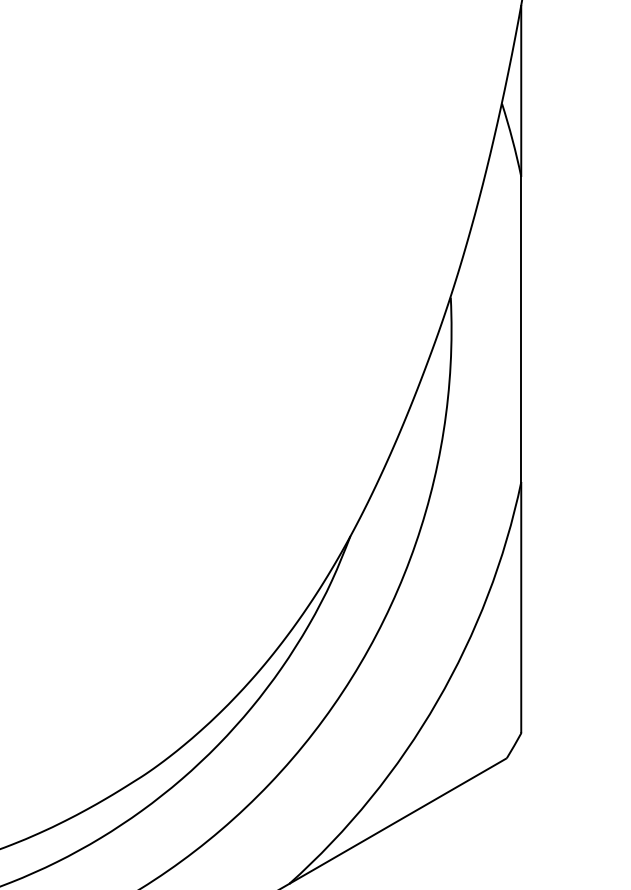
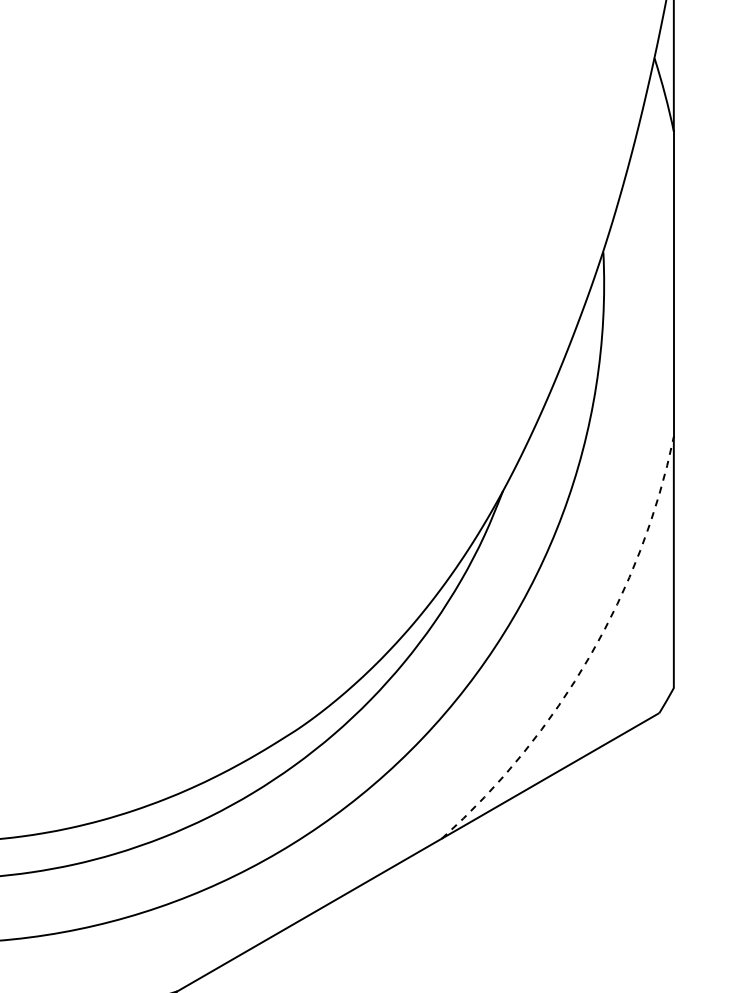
arc: (436, 701) -> (589, 656), solid -> dashed

